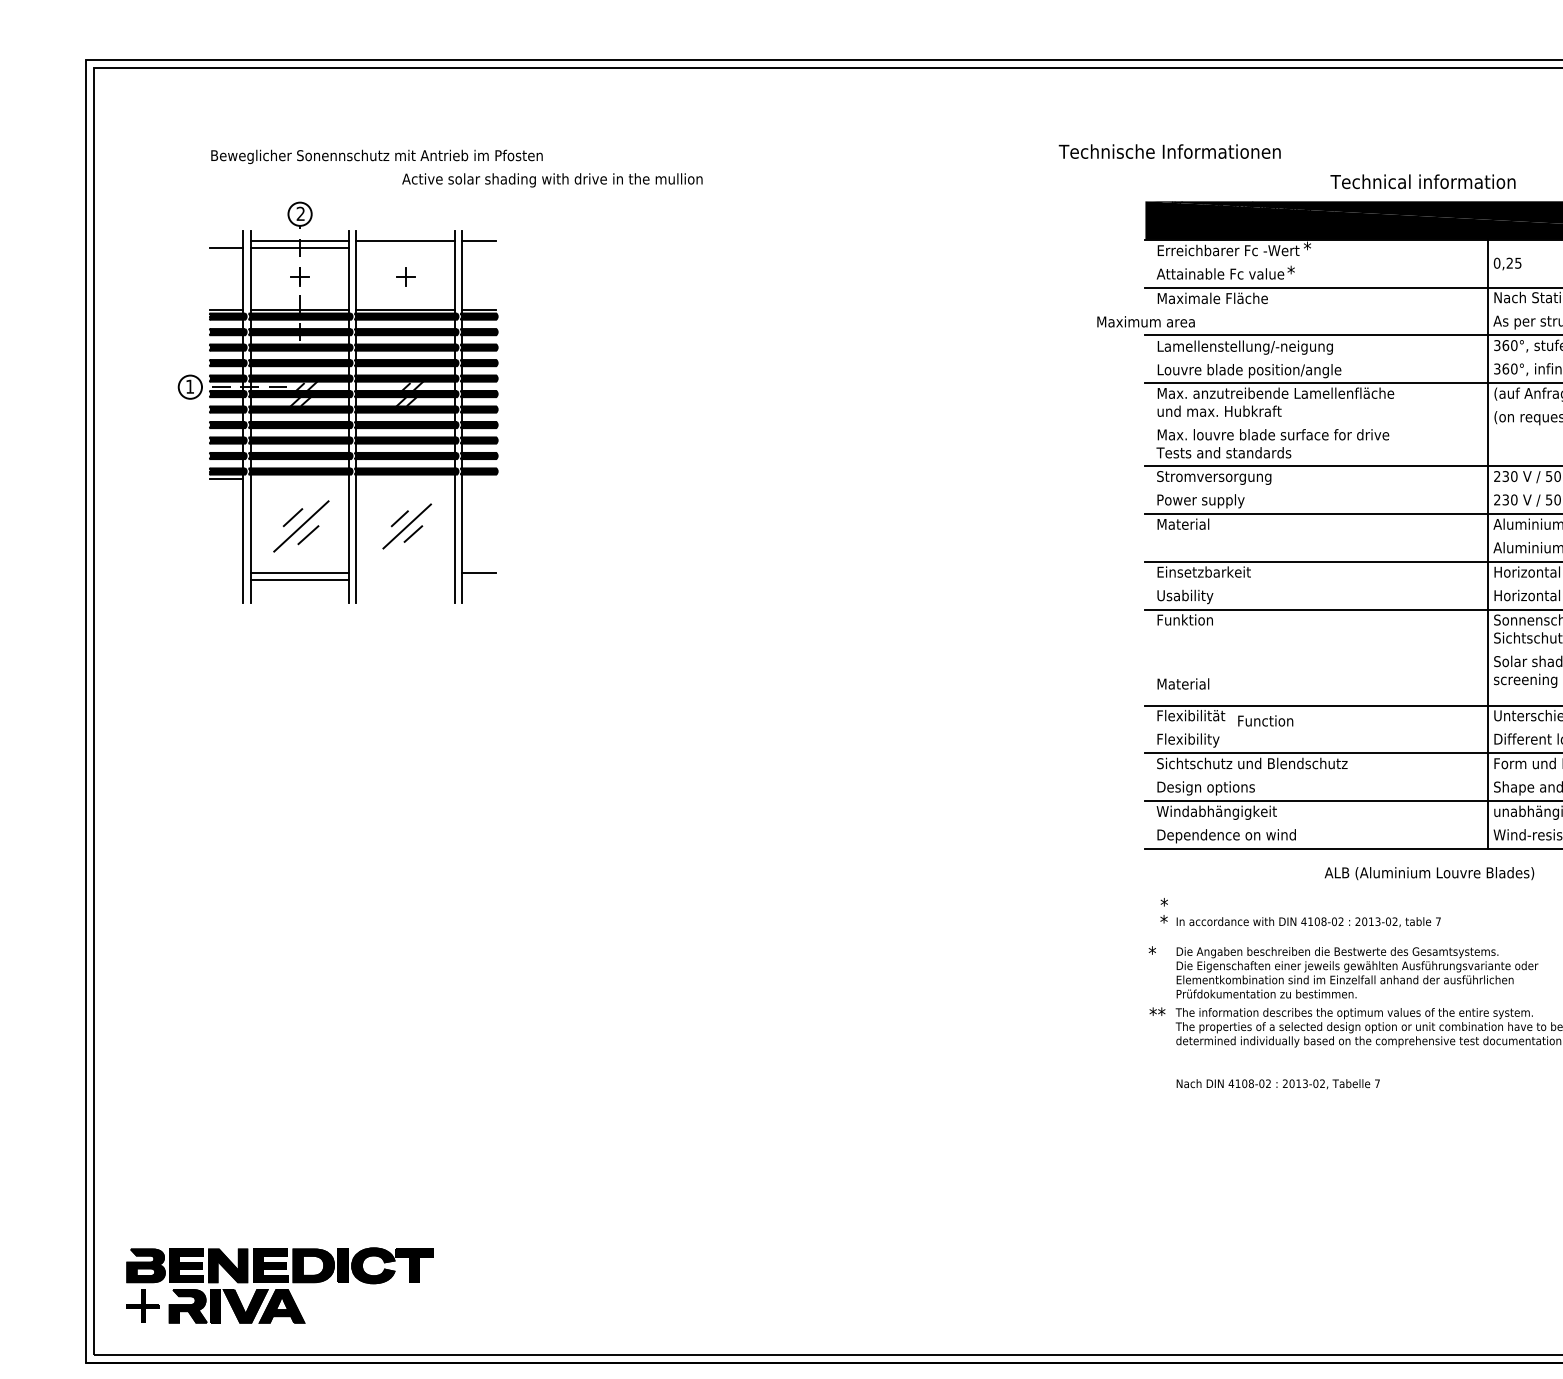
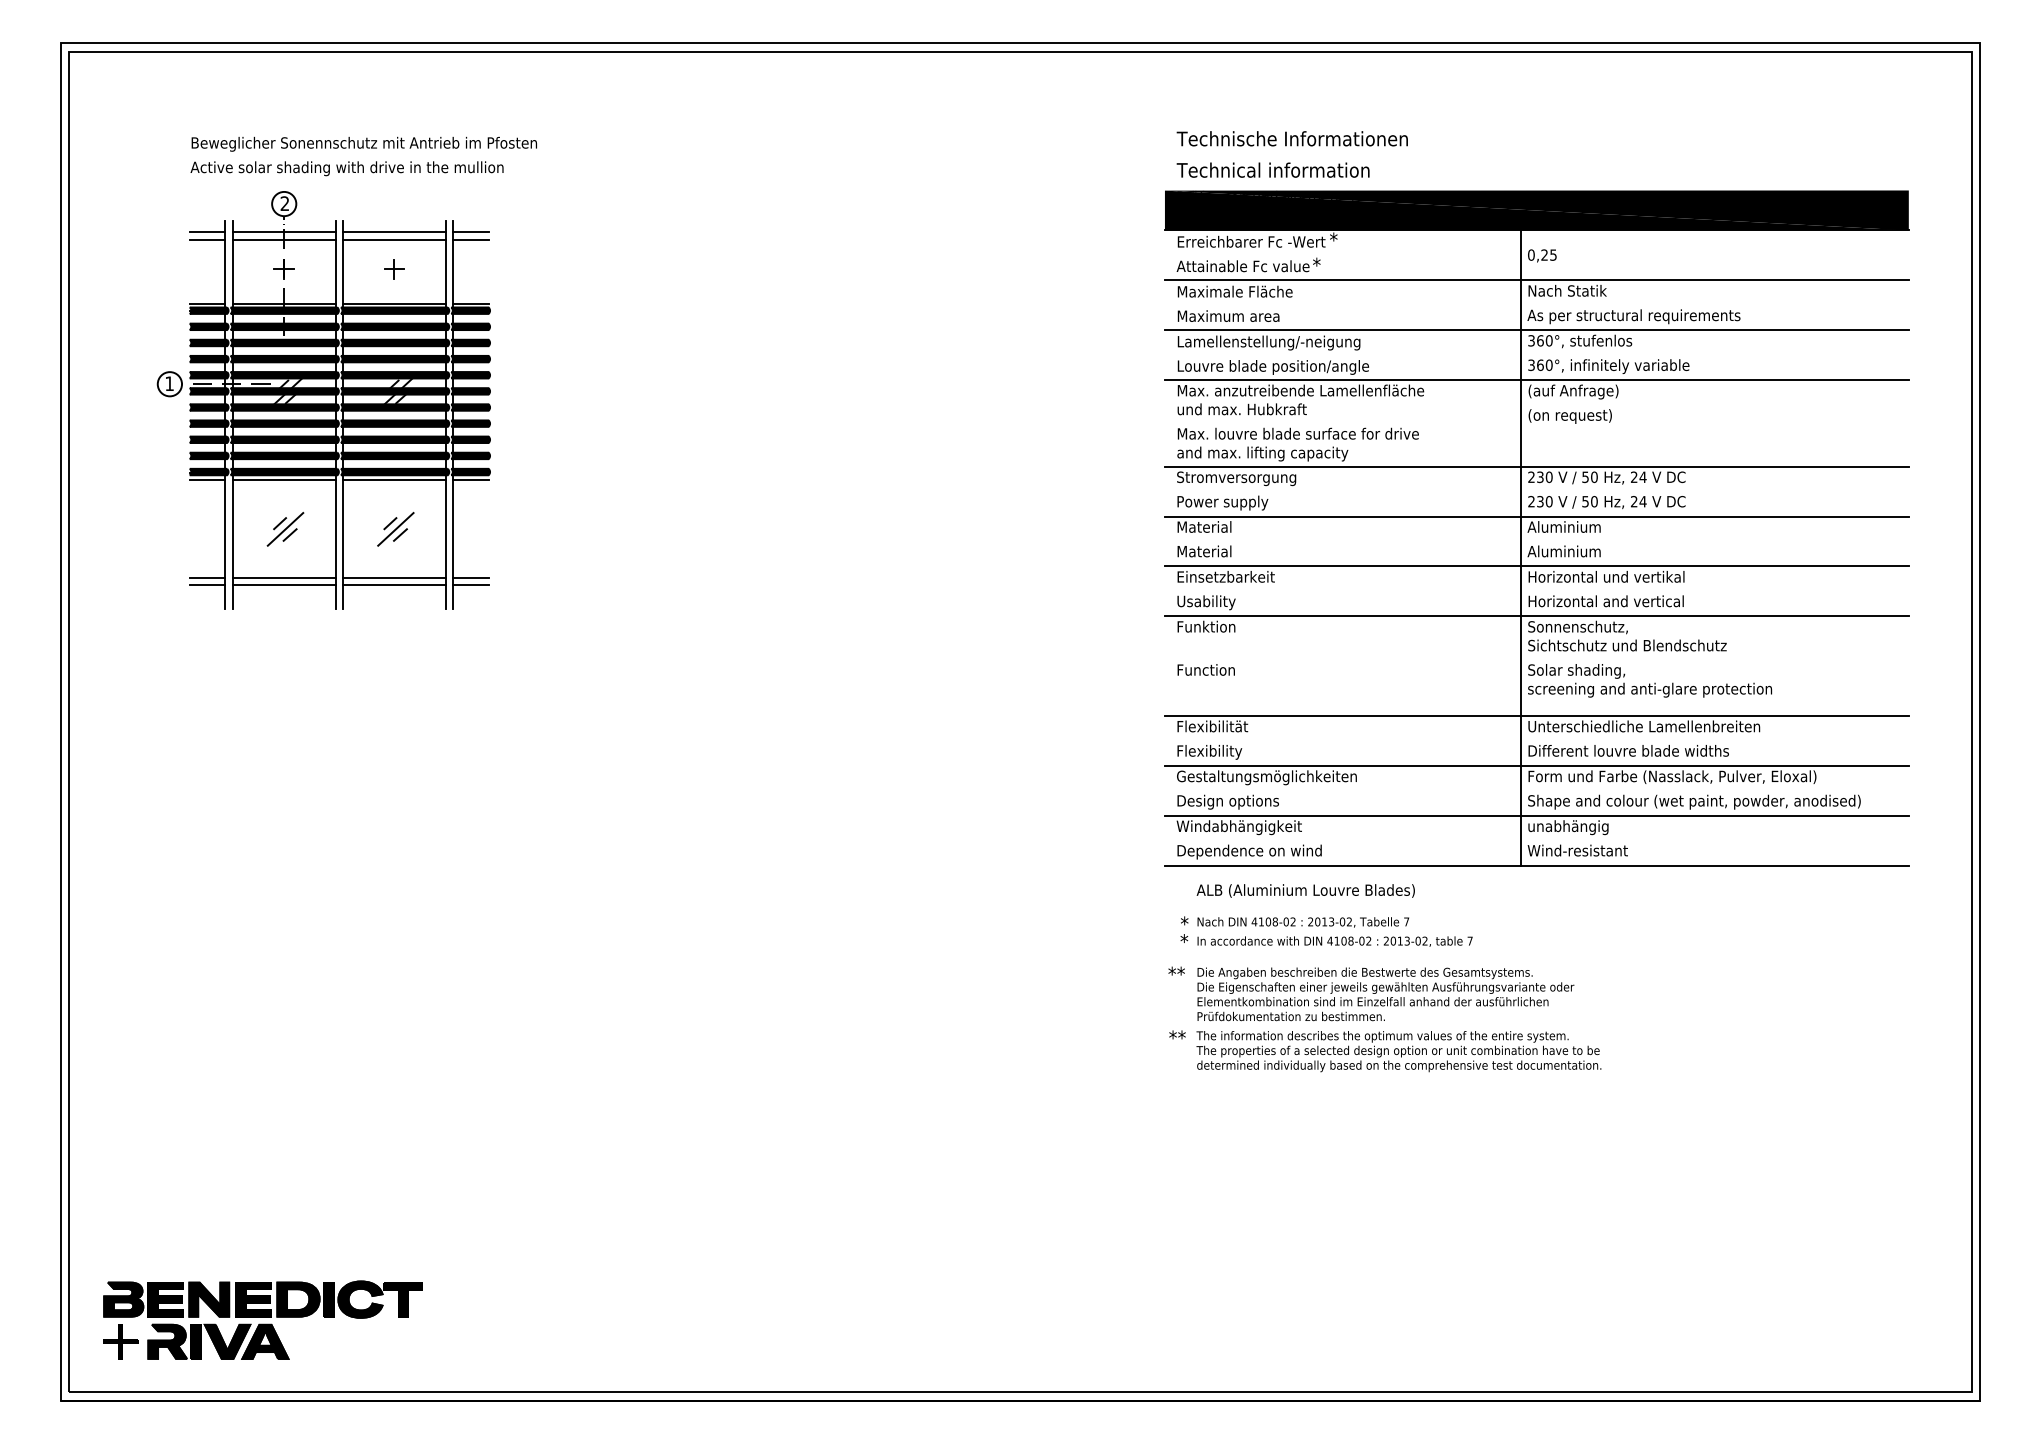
text: (1168, 151) -> (1291, 138), moved
text: (551, 180) -> (346, 168), moved
text: (1422, 181) -> (1272, 169), moved
line: (226, 241) -> (207, 232), added
line: (404, 248) -> (393, 239), added
line: (478, 248) -> (470, 239), added
text: (1145, 321) -> (1228, 315), moved
text: (1239, 453) -> (1262, 453), Tests and standards -> and max. lifting capacity
line: (299, 478) -> (283, 479), added
line: (404, 478) -> (393, 479), added
line: (478, 478) -> (470, 479), added
part: (301, 526) -> (285, 529), size x0.62
part: (406, 526) -> (395, 529), size x0.71
line: (226, 572) -> (207, 577), added
line: (404, 572) -> (393, 577), added
line: (226, 579) -> (207, 584), added
line: (404, 579) -> (393, 584), added
line: (478, 579) -> (470, 584), added
text: (1183, 684) -> (1204, 551), moved
text: (1264, 720) -> (1205, 669), moved
text: (1252, 764) -> (1276, 777), Sichtschutz und Blendschutz -> Gestaltungsmöglichkeiten
text: (1429, 873) -> (1305, 890), moved
text: (1160, 949) -> (1180, 970), * -> **
text: (1277, 1084) -> (1302, 922), moved

